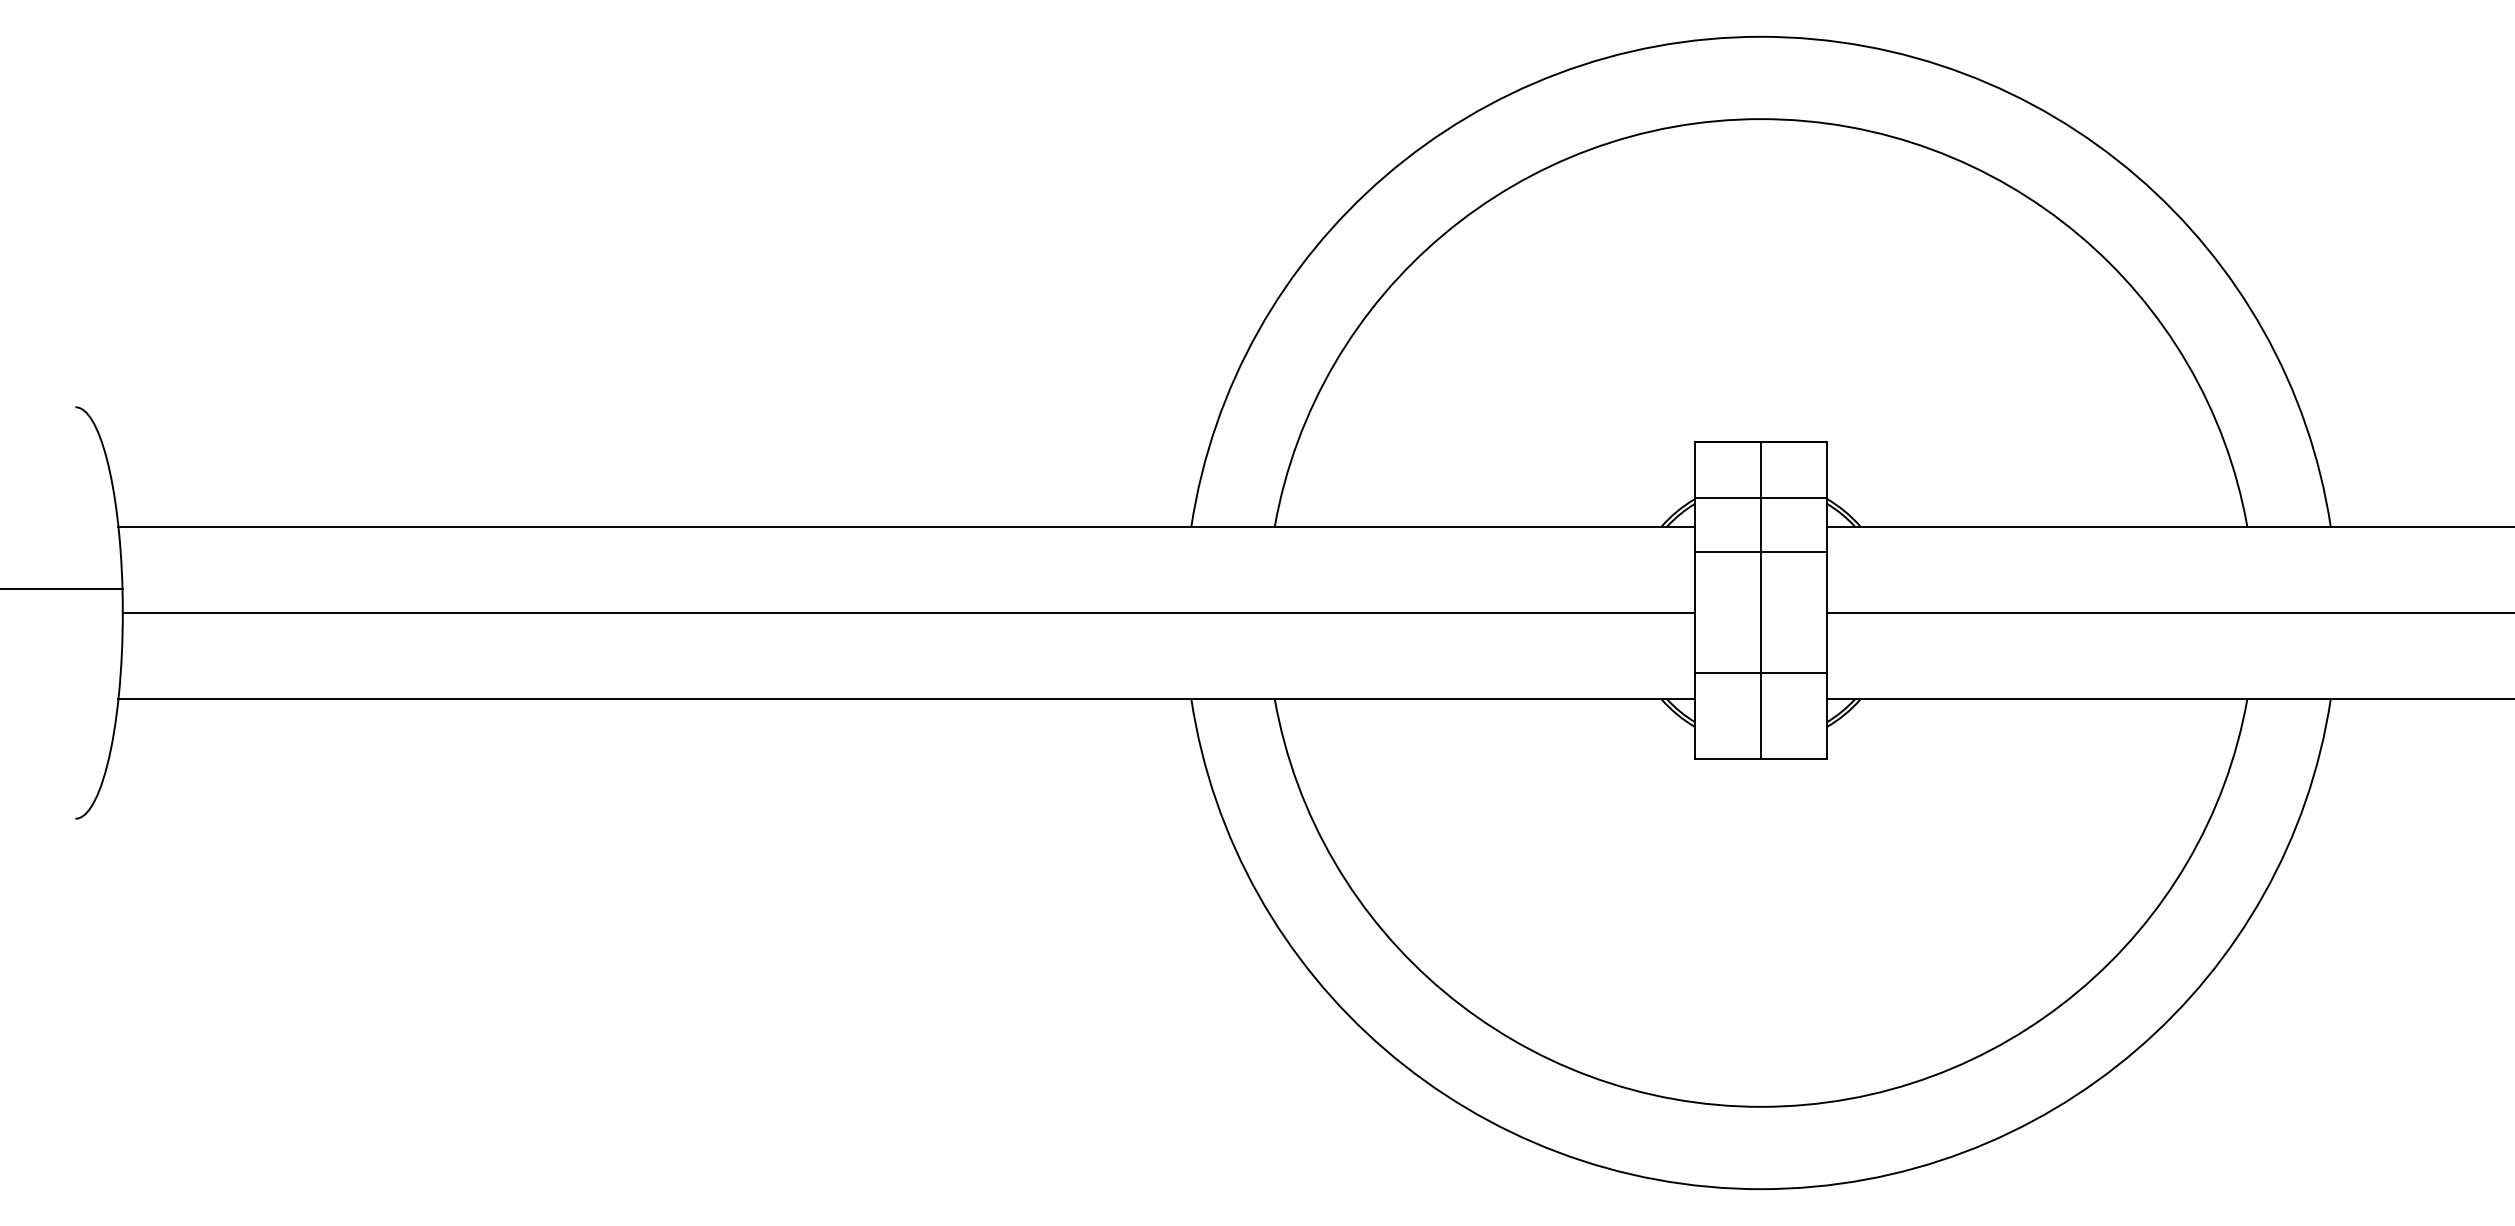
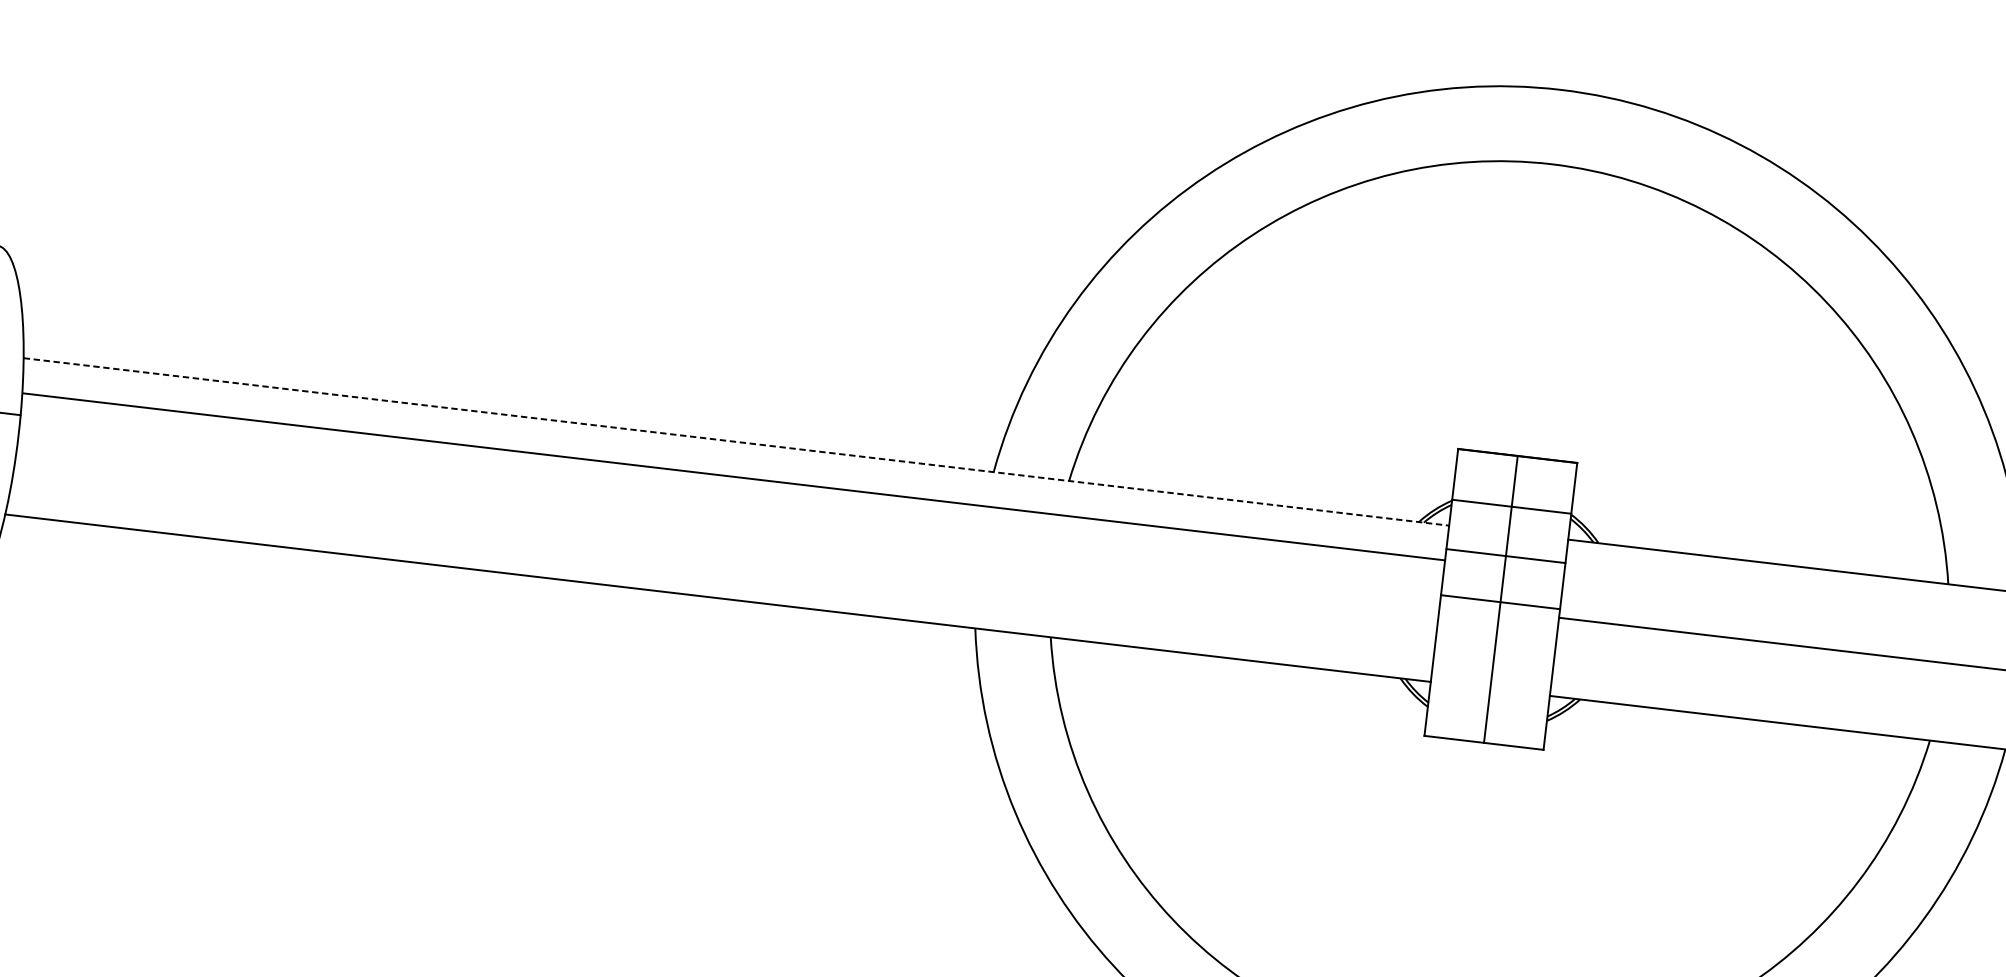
line: (907, 526) -> (737, 441), solid -> dashed
line: (908, 613) -> (733, 477), moved
line: (1760, 673) -> (1500, 602), moved

